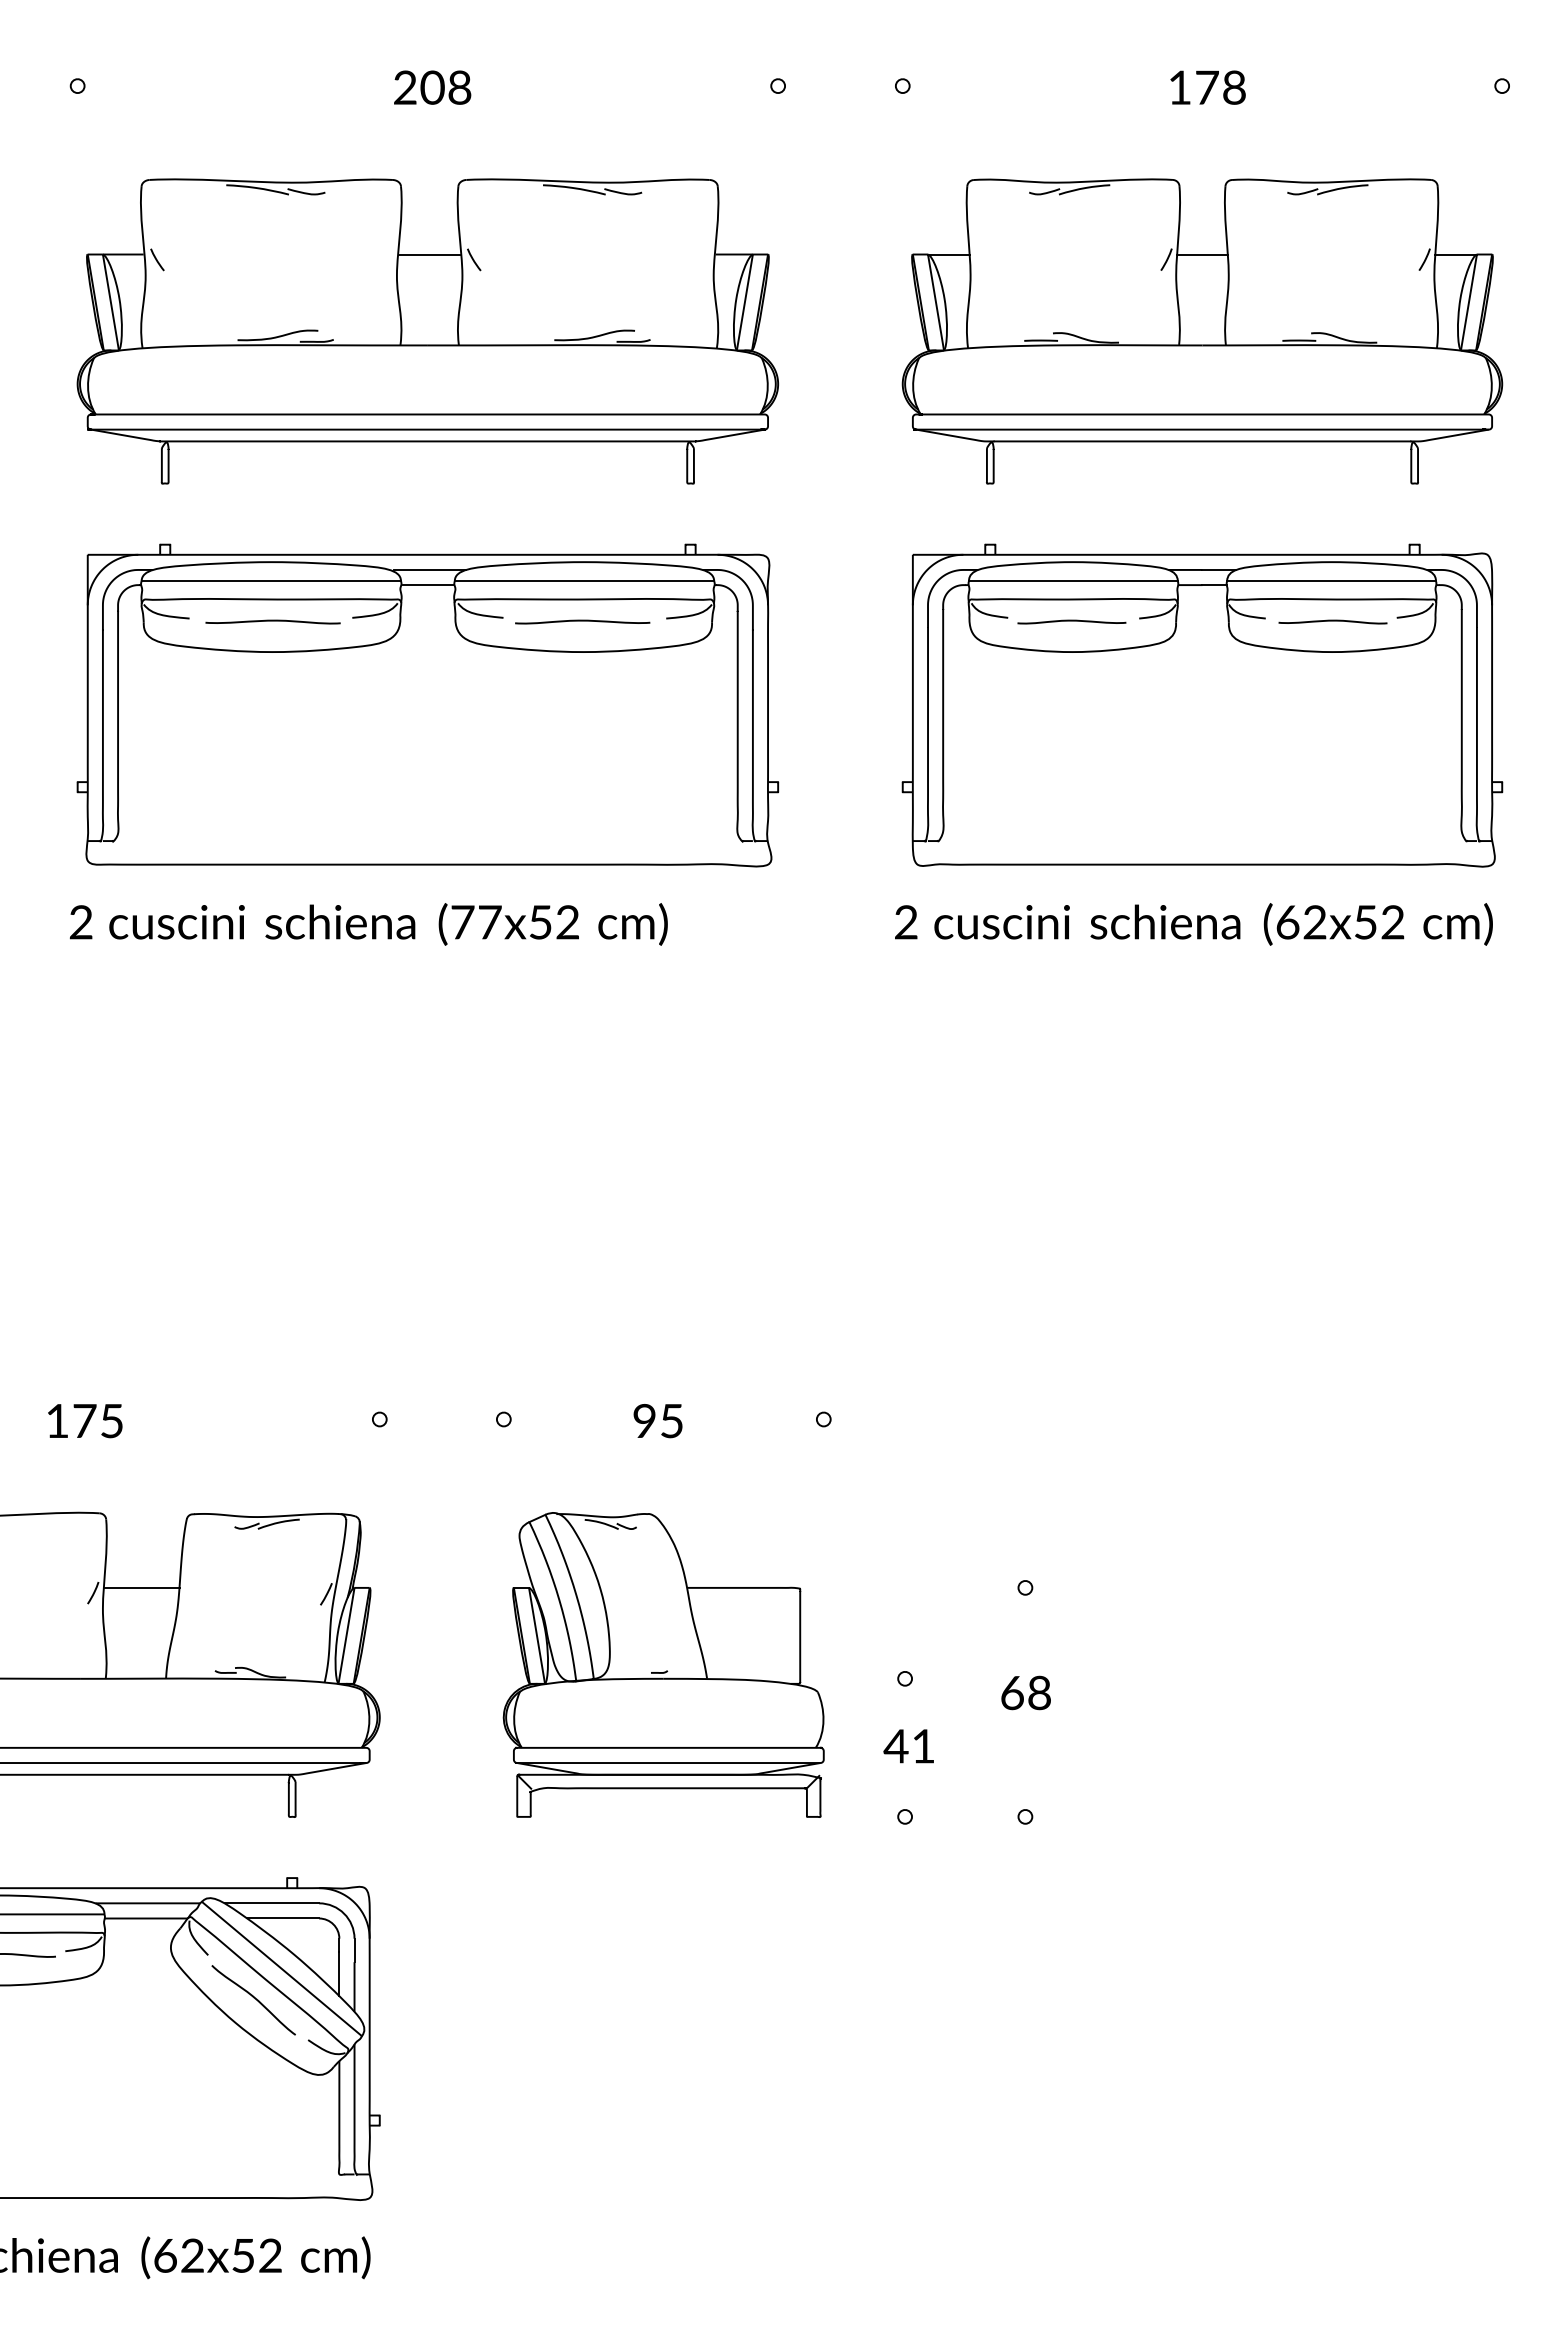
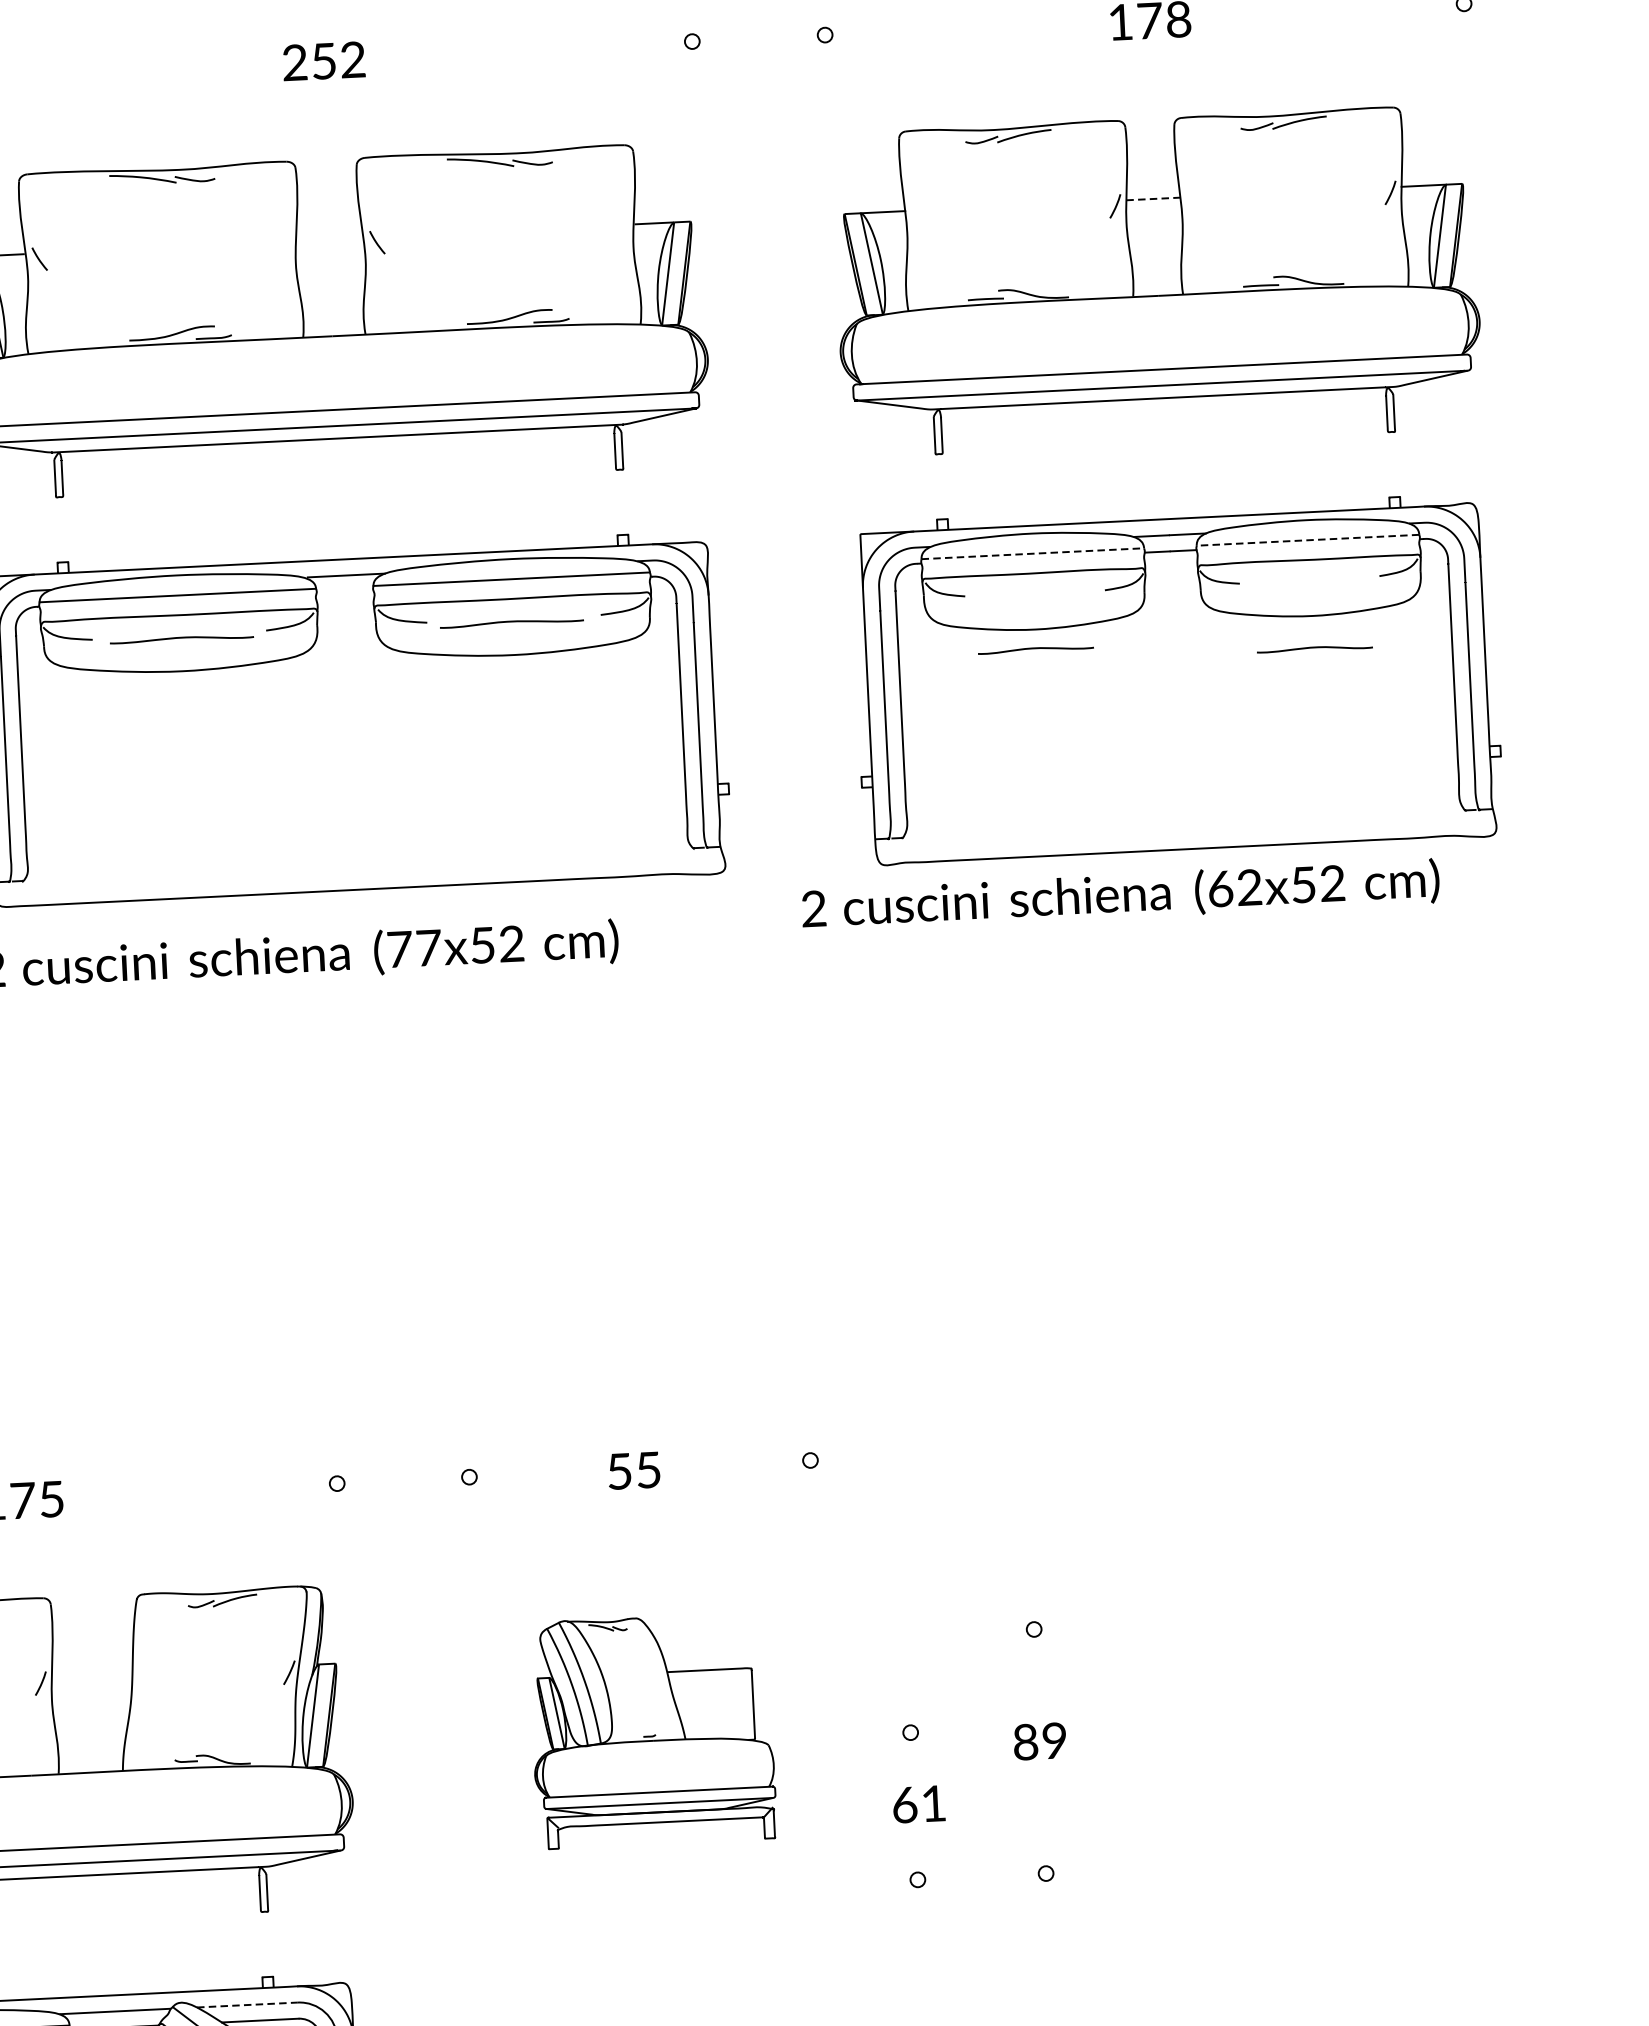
text: (445, 87) -> (337, 60), 208 -> 252
line: (429, 254) -> (329, 239), removed
line: (1202, 254) -> (1153, 198), solid -> dashed
line: (1073, 581) -> (1032, 554), solid -> dashed
line: (1331, 581) -> (1307, 540), solid -> dashed
line: (428, 585) -> (345, 592), removed
curve: (1071, 621) -> (1035, 649), moved
curve: (1332, 621) -> (1314, 648), moved
text: (1193, 924) -> (1120, 896), moved
text: (644, 1420) -> (619, 1470), 95 -> 55
line: (141, 1587) -> (91, 1675), removed
part: (663, 1664) -> (652, 1730), size x0.7
text: (1025, 1692) -> (1039, 1740), 68 -> 89
text: (895, 1746) -> (903, 1805), 41 -> 61
line: (272, 1903) -> (248, 2005), solid -> dashed

